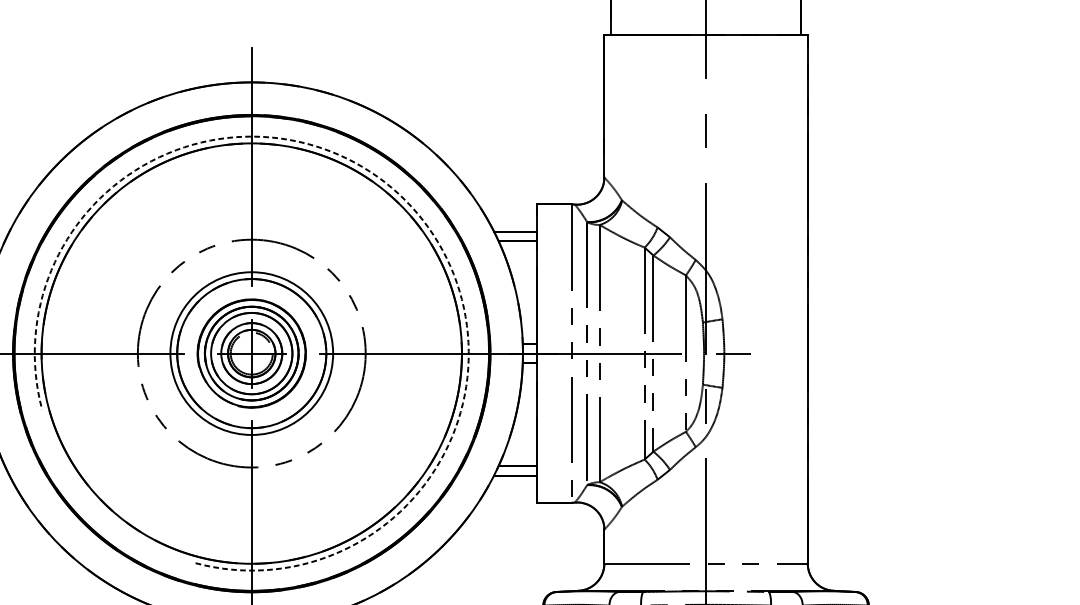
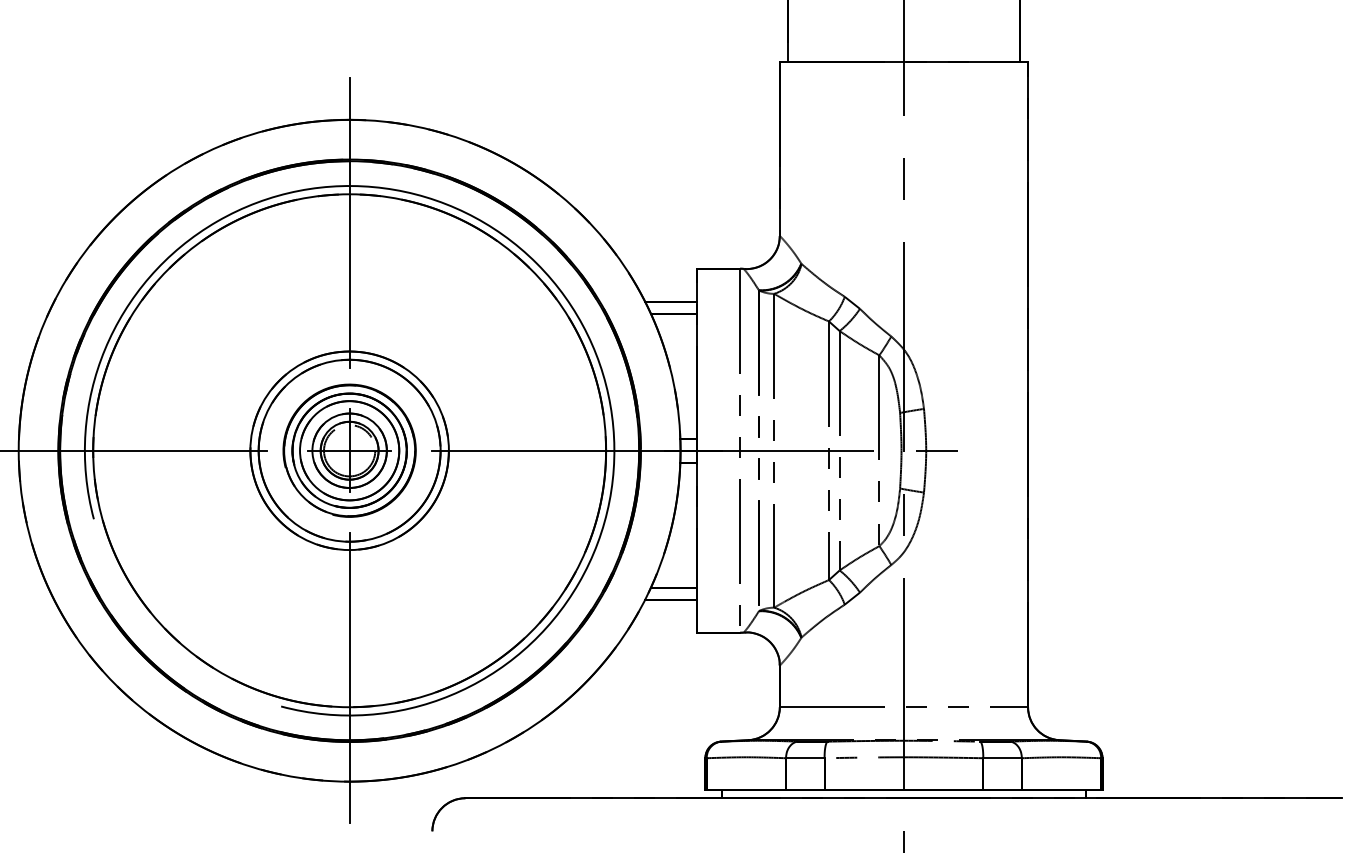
arc: (404, 200) -> (536, 263), dashed -> solid
circle: (251, 353) -> (349, 450), size x0.71

